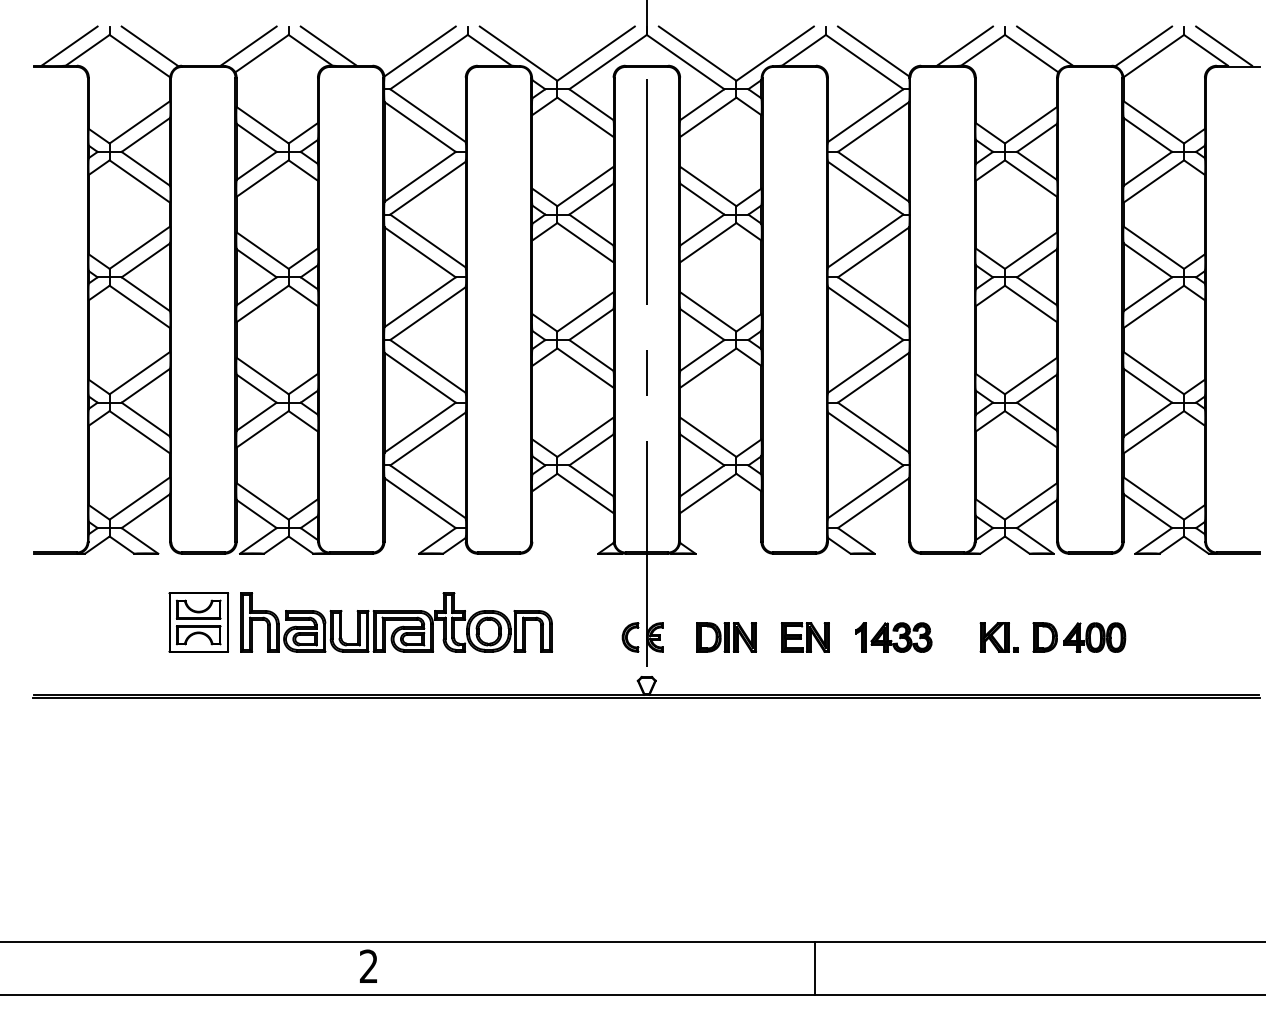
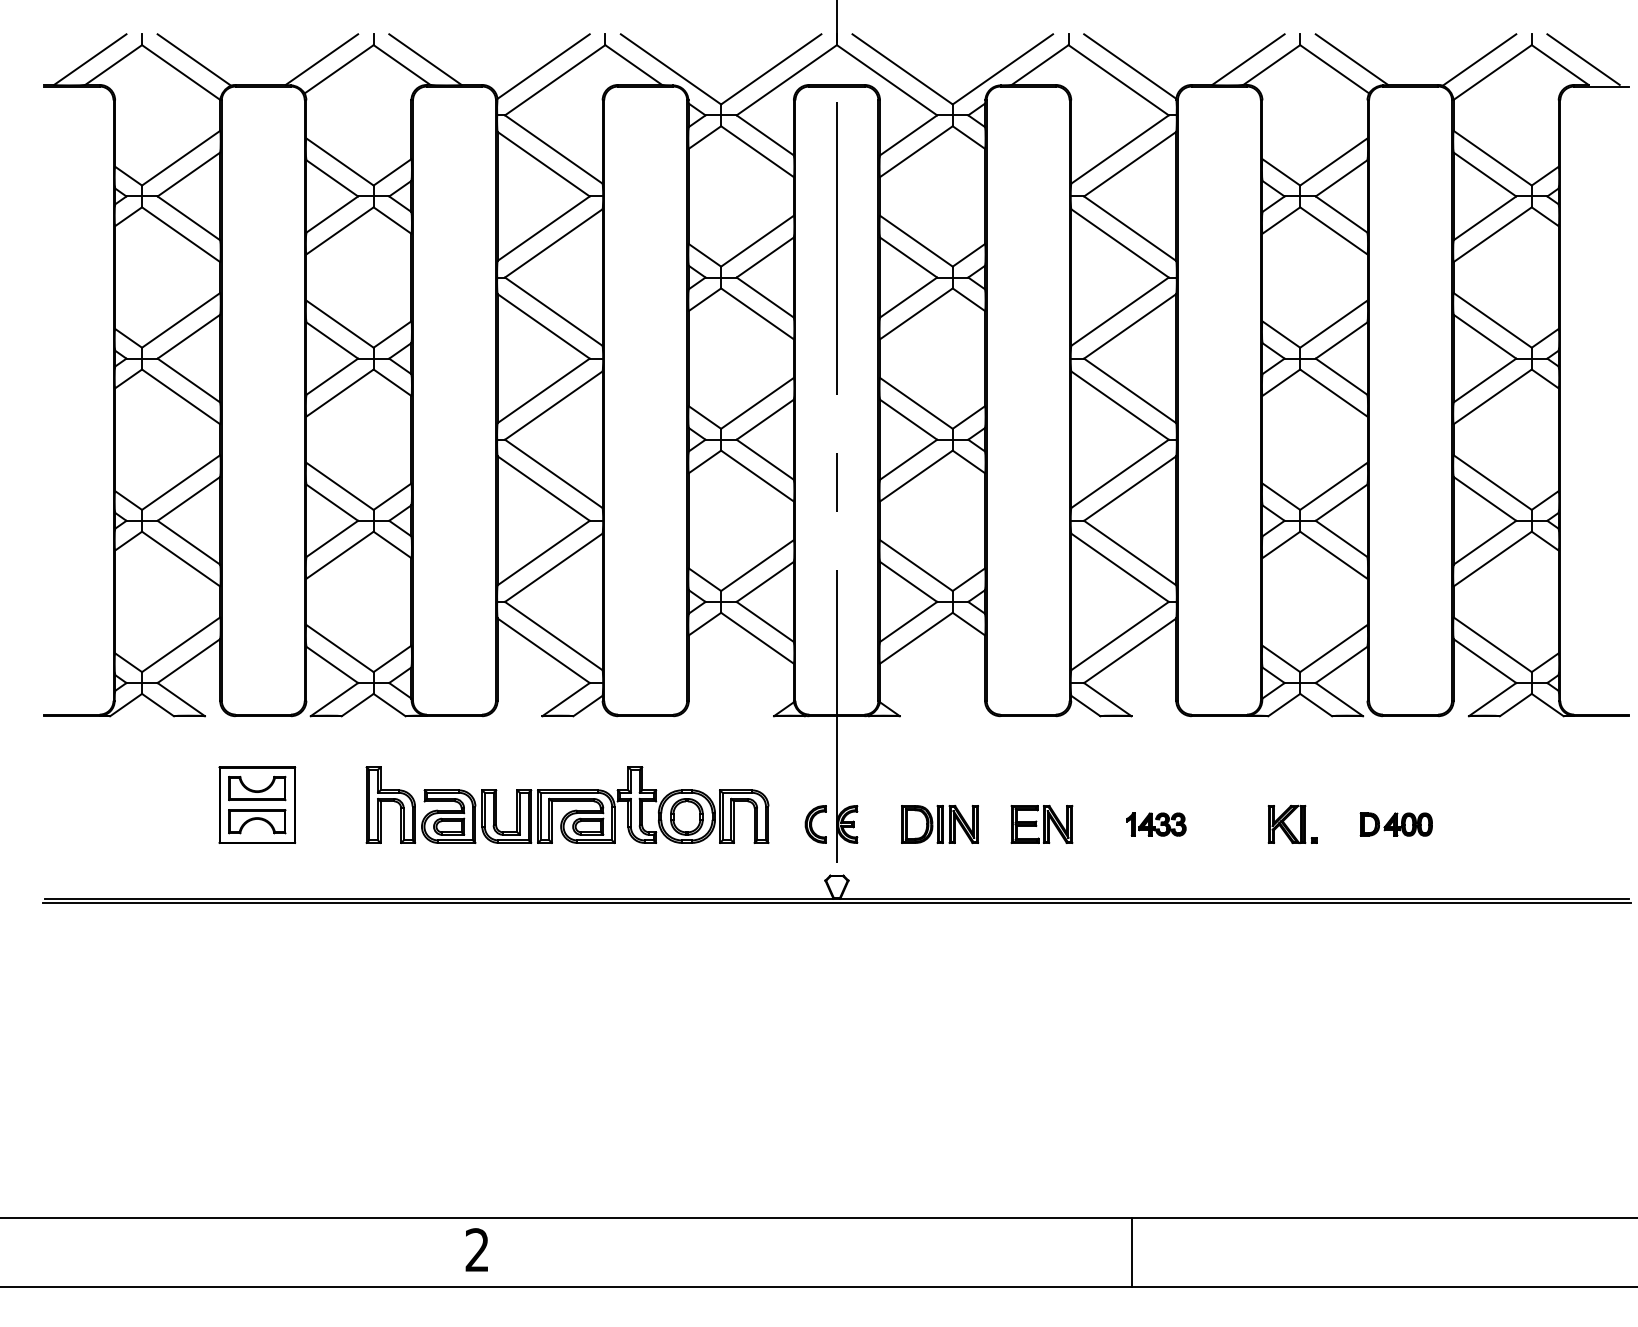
part: (396, 622) -> (567, 805), moved
part: (893, 637) -> (1155, 824), size x0.6
part: (1079, 637) -> (1396, 824), size x0.6
line: (814, 968) -> (1131, 1252), moved

